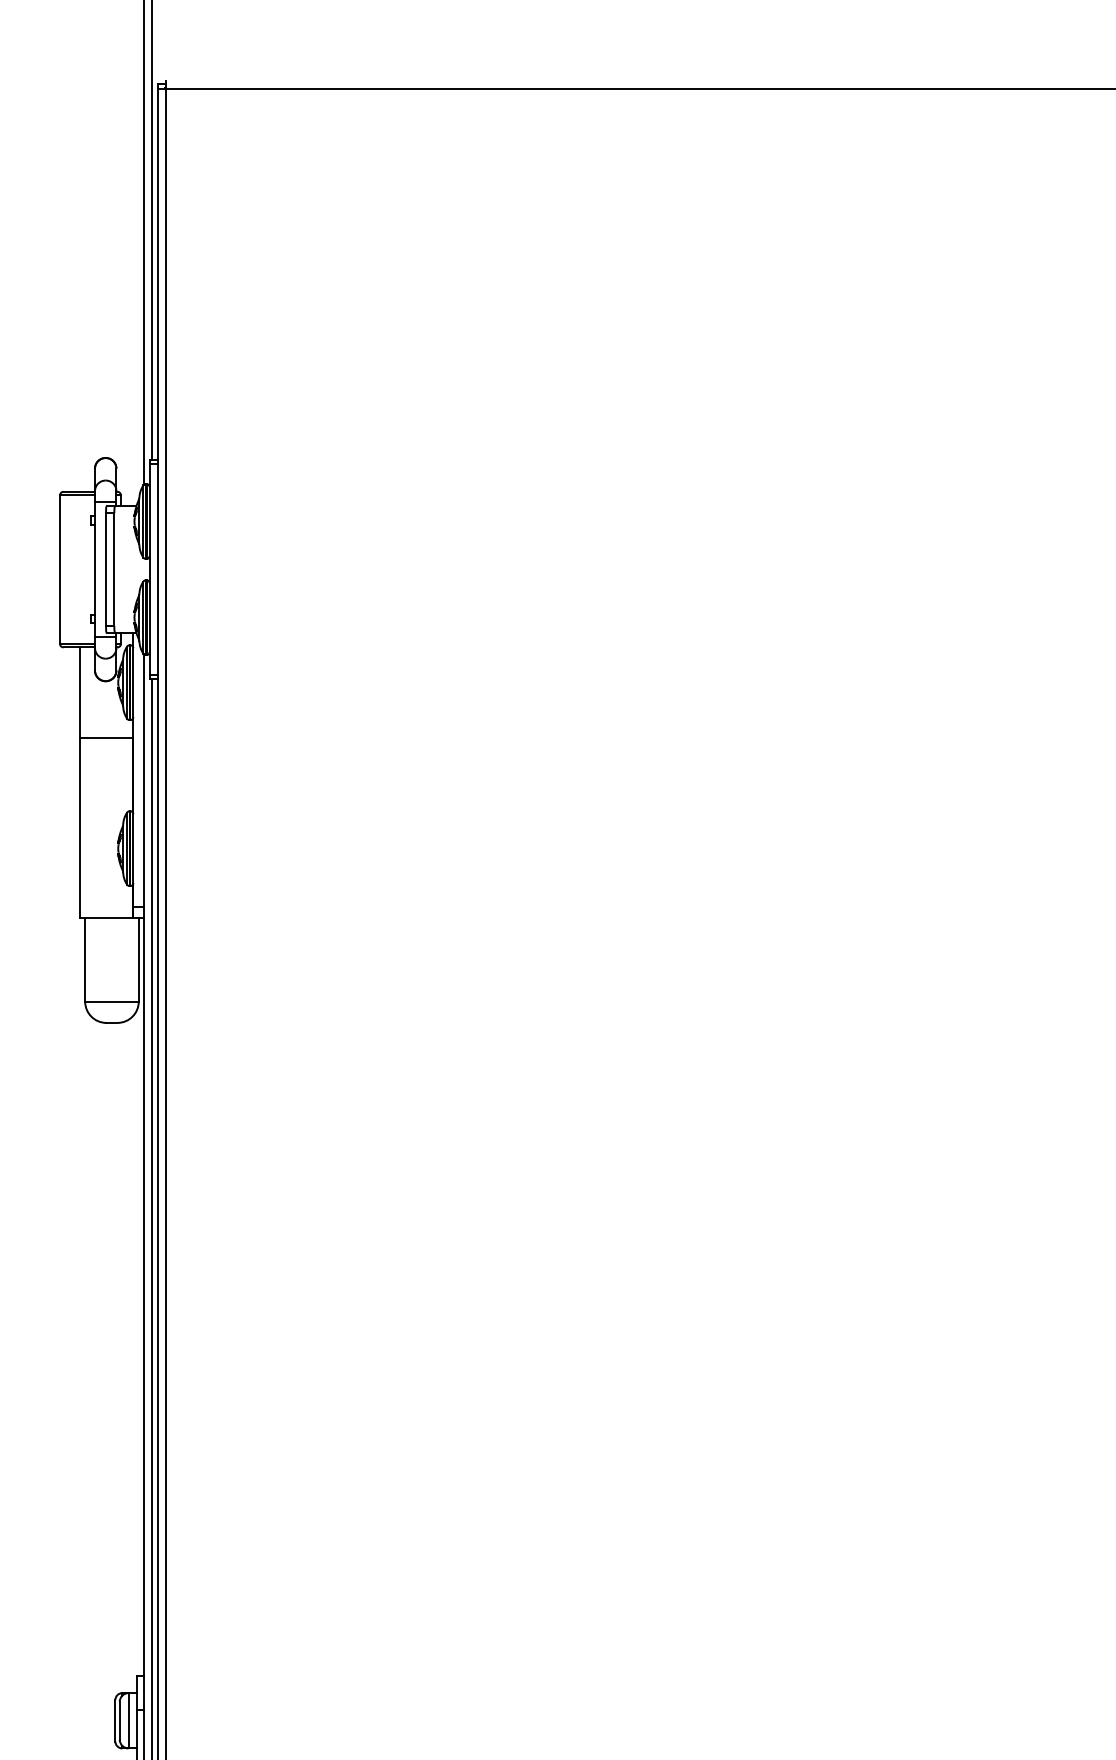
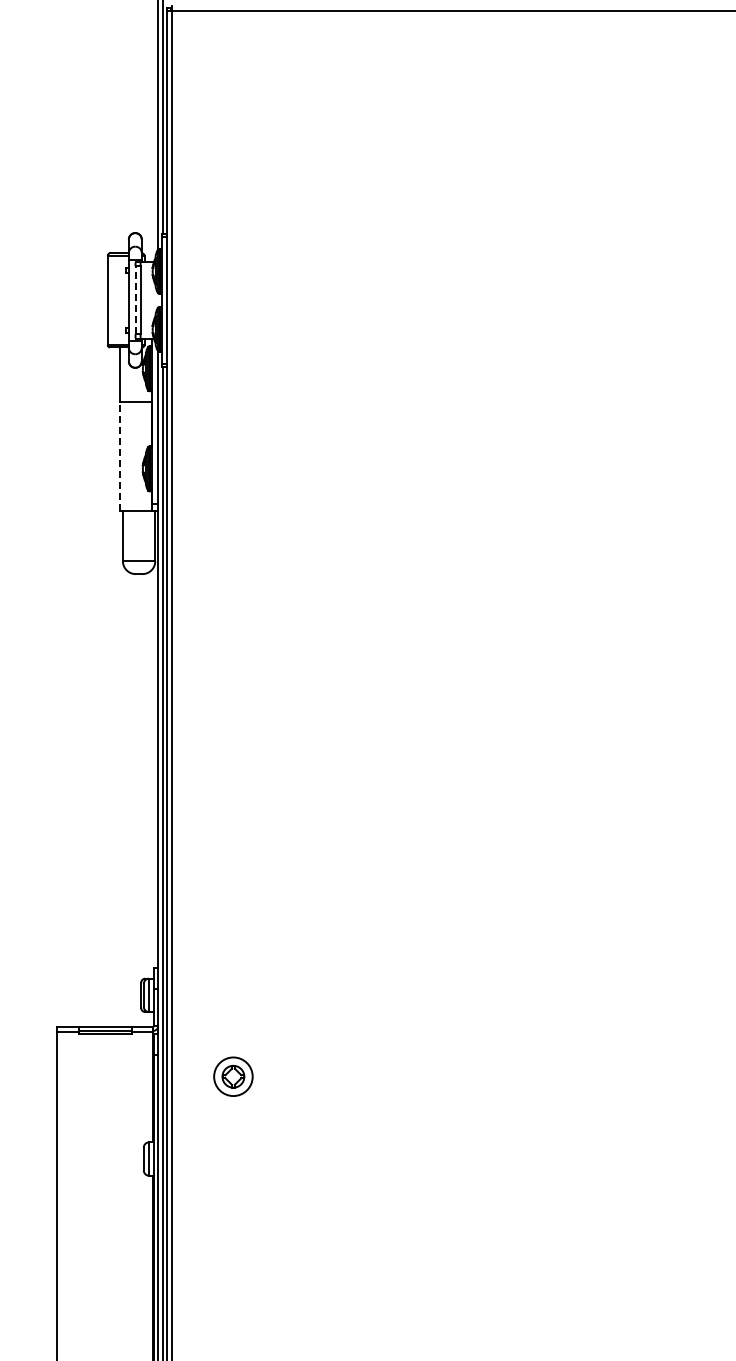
line: (106, 568) -> (135, 299), solid -> dashed
line: (79, 826) -> (119, 455), solid -> dashed

